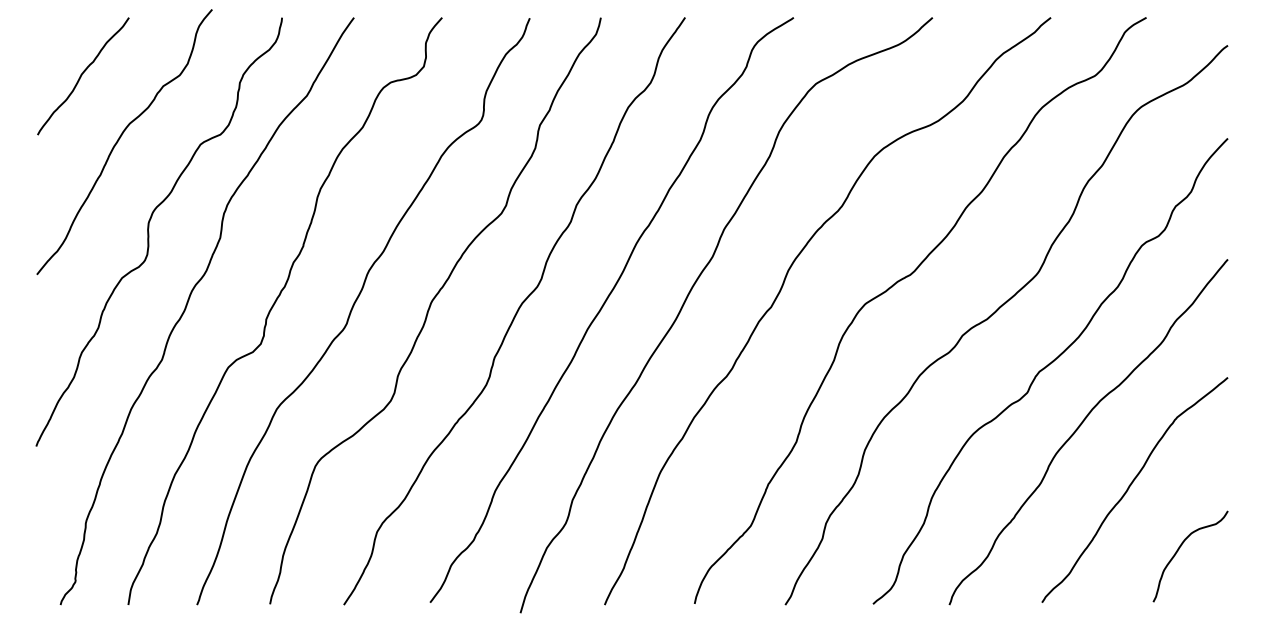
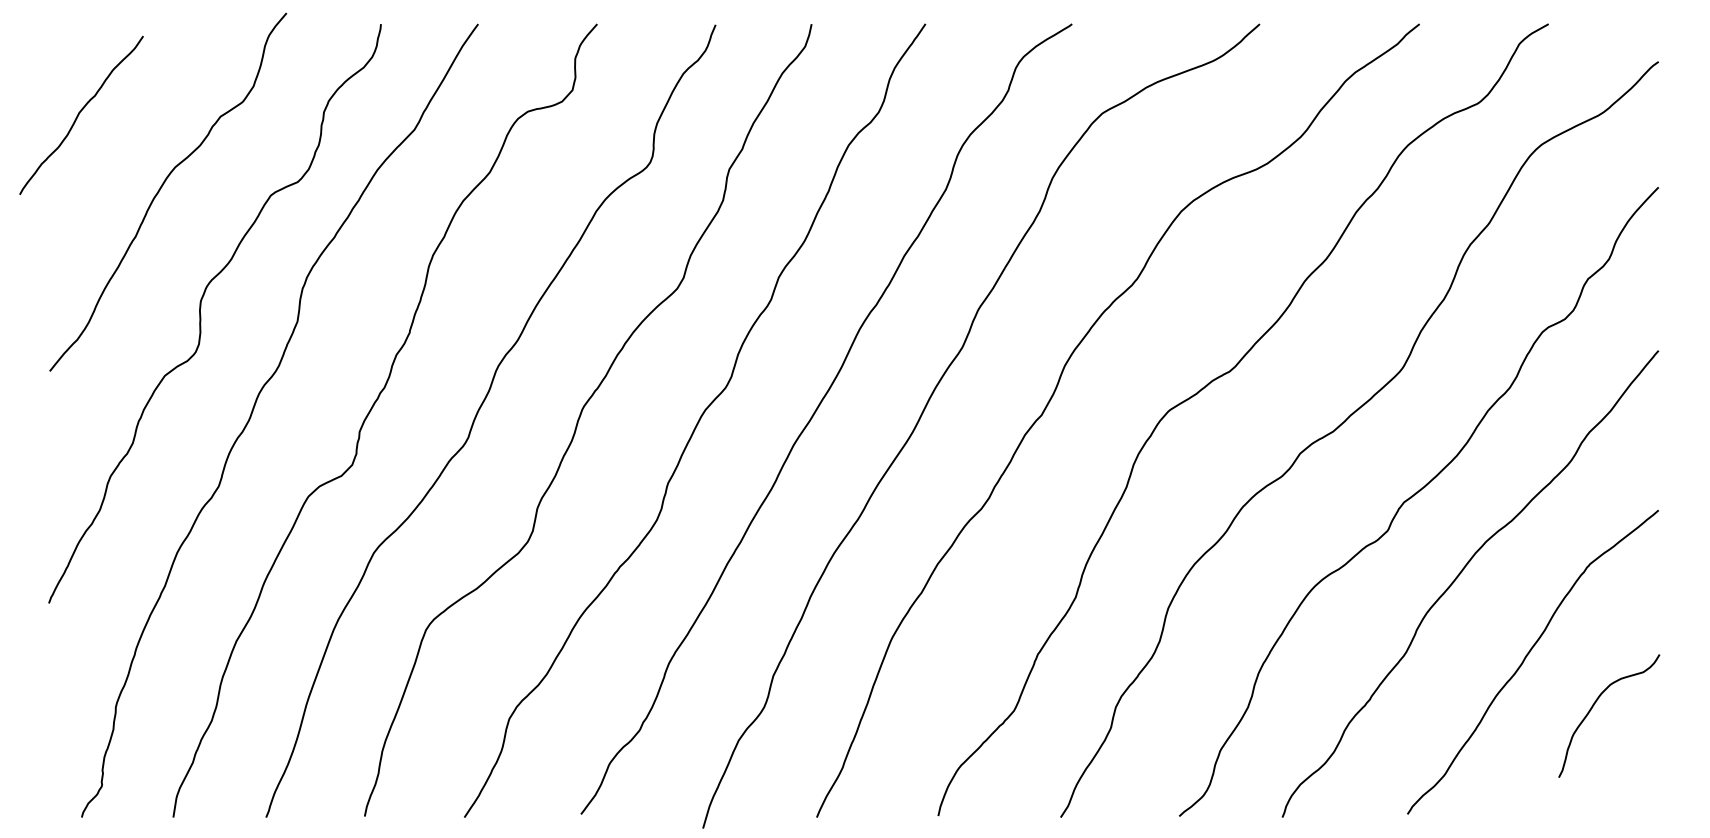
curve: (82, 74) -> (80, 113), moved
curve: (1178, 550) -> (1593, 707), moved

